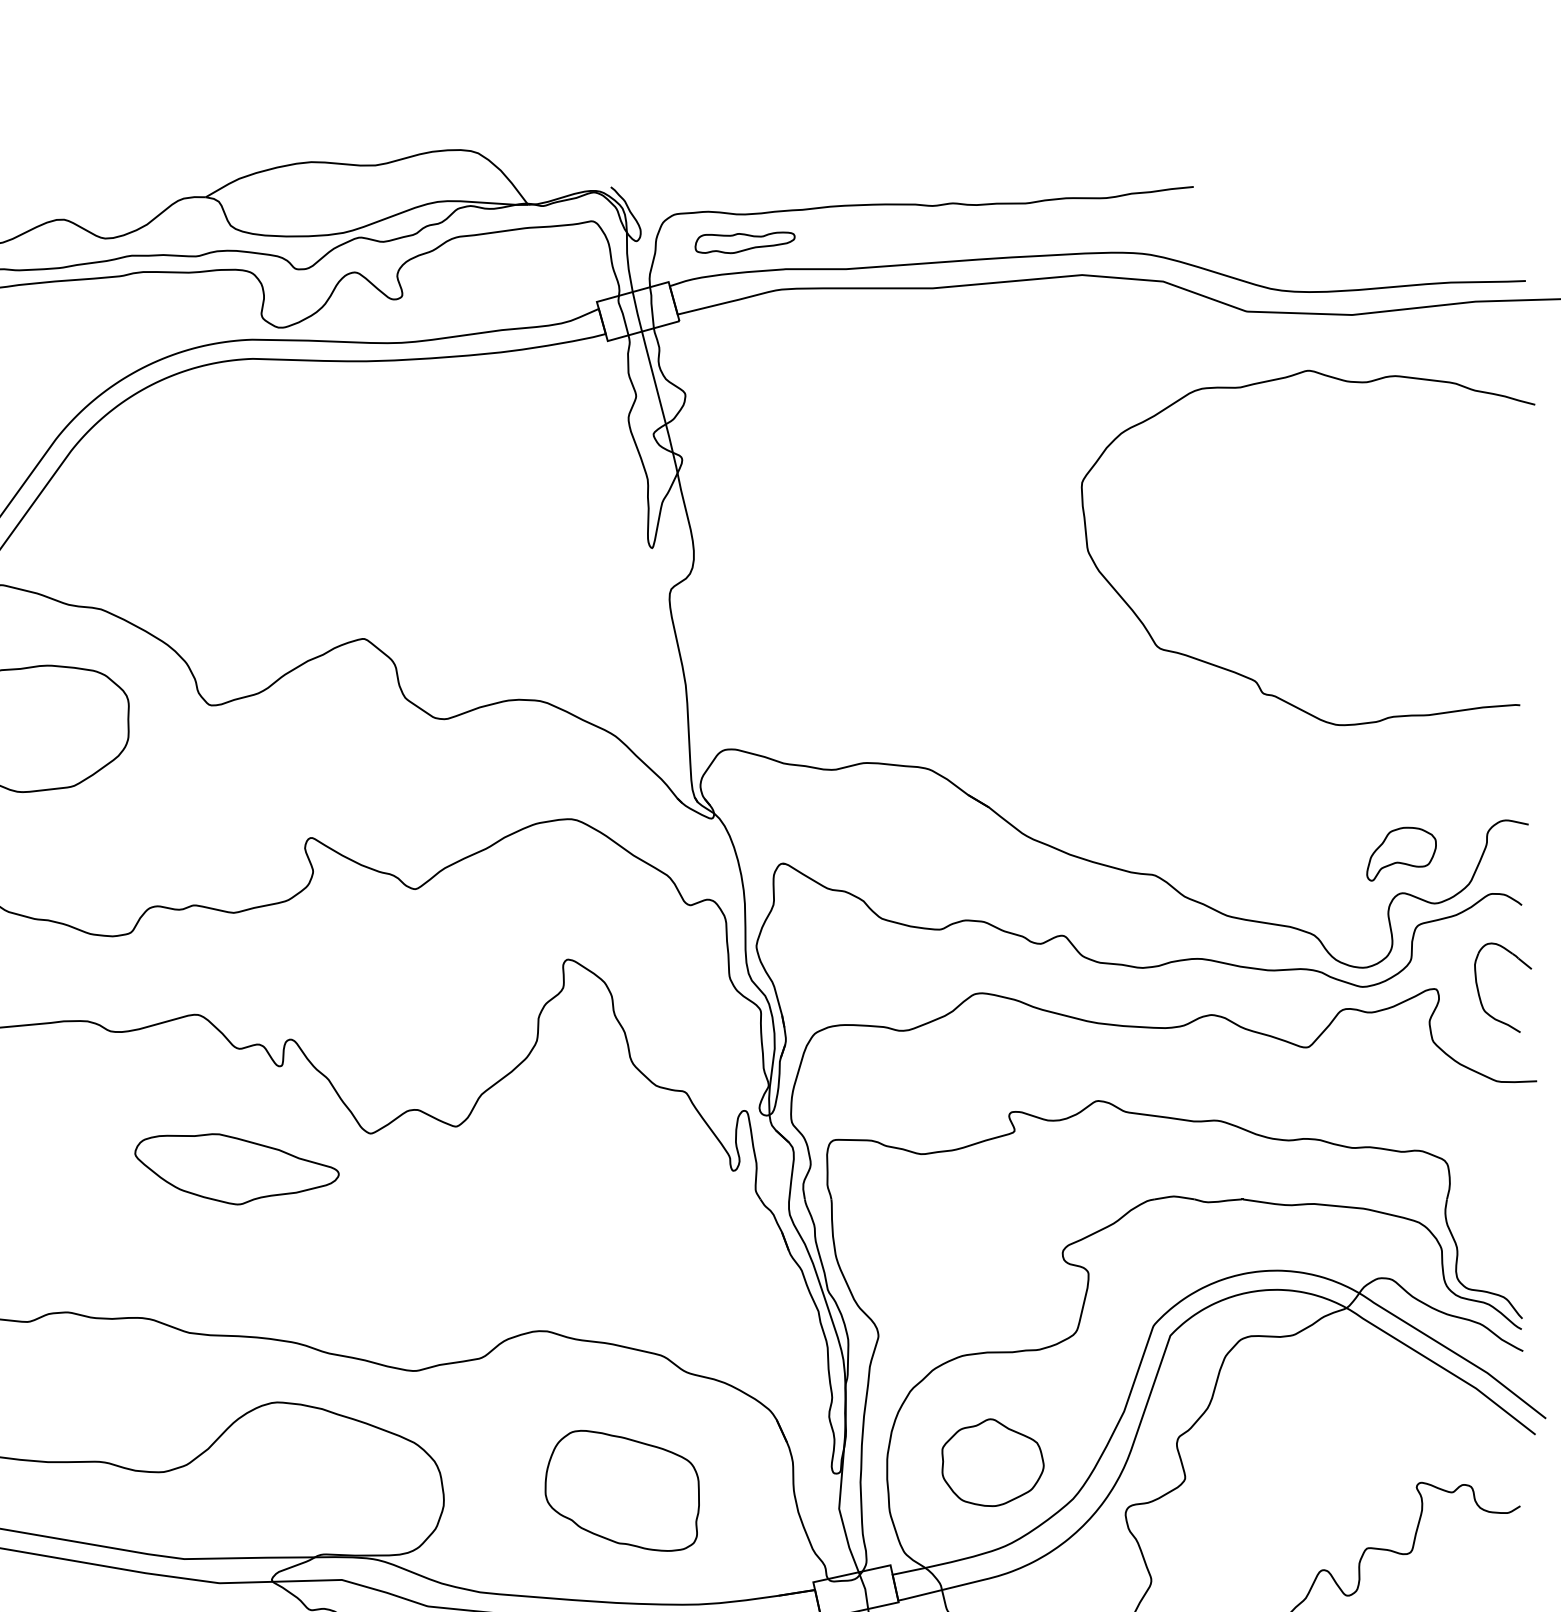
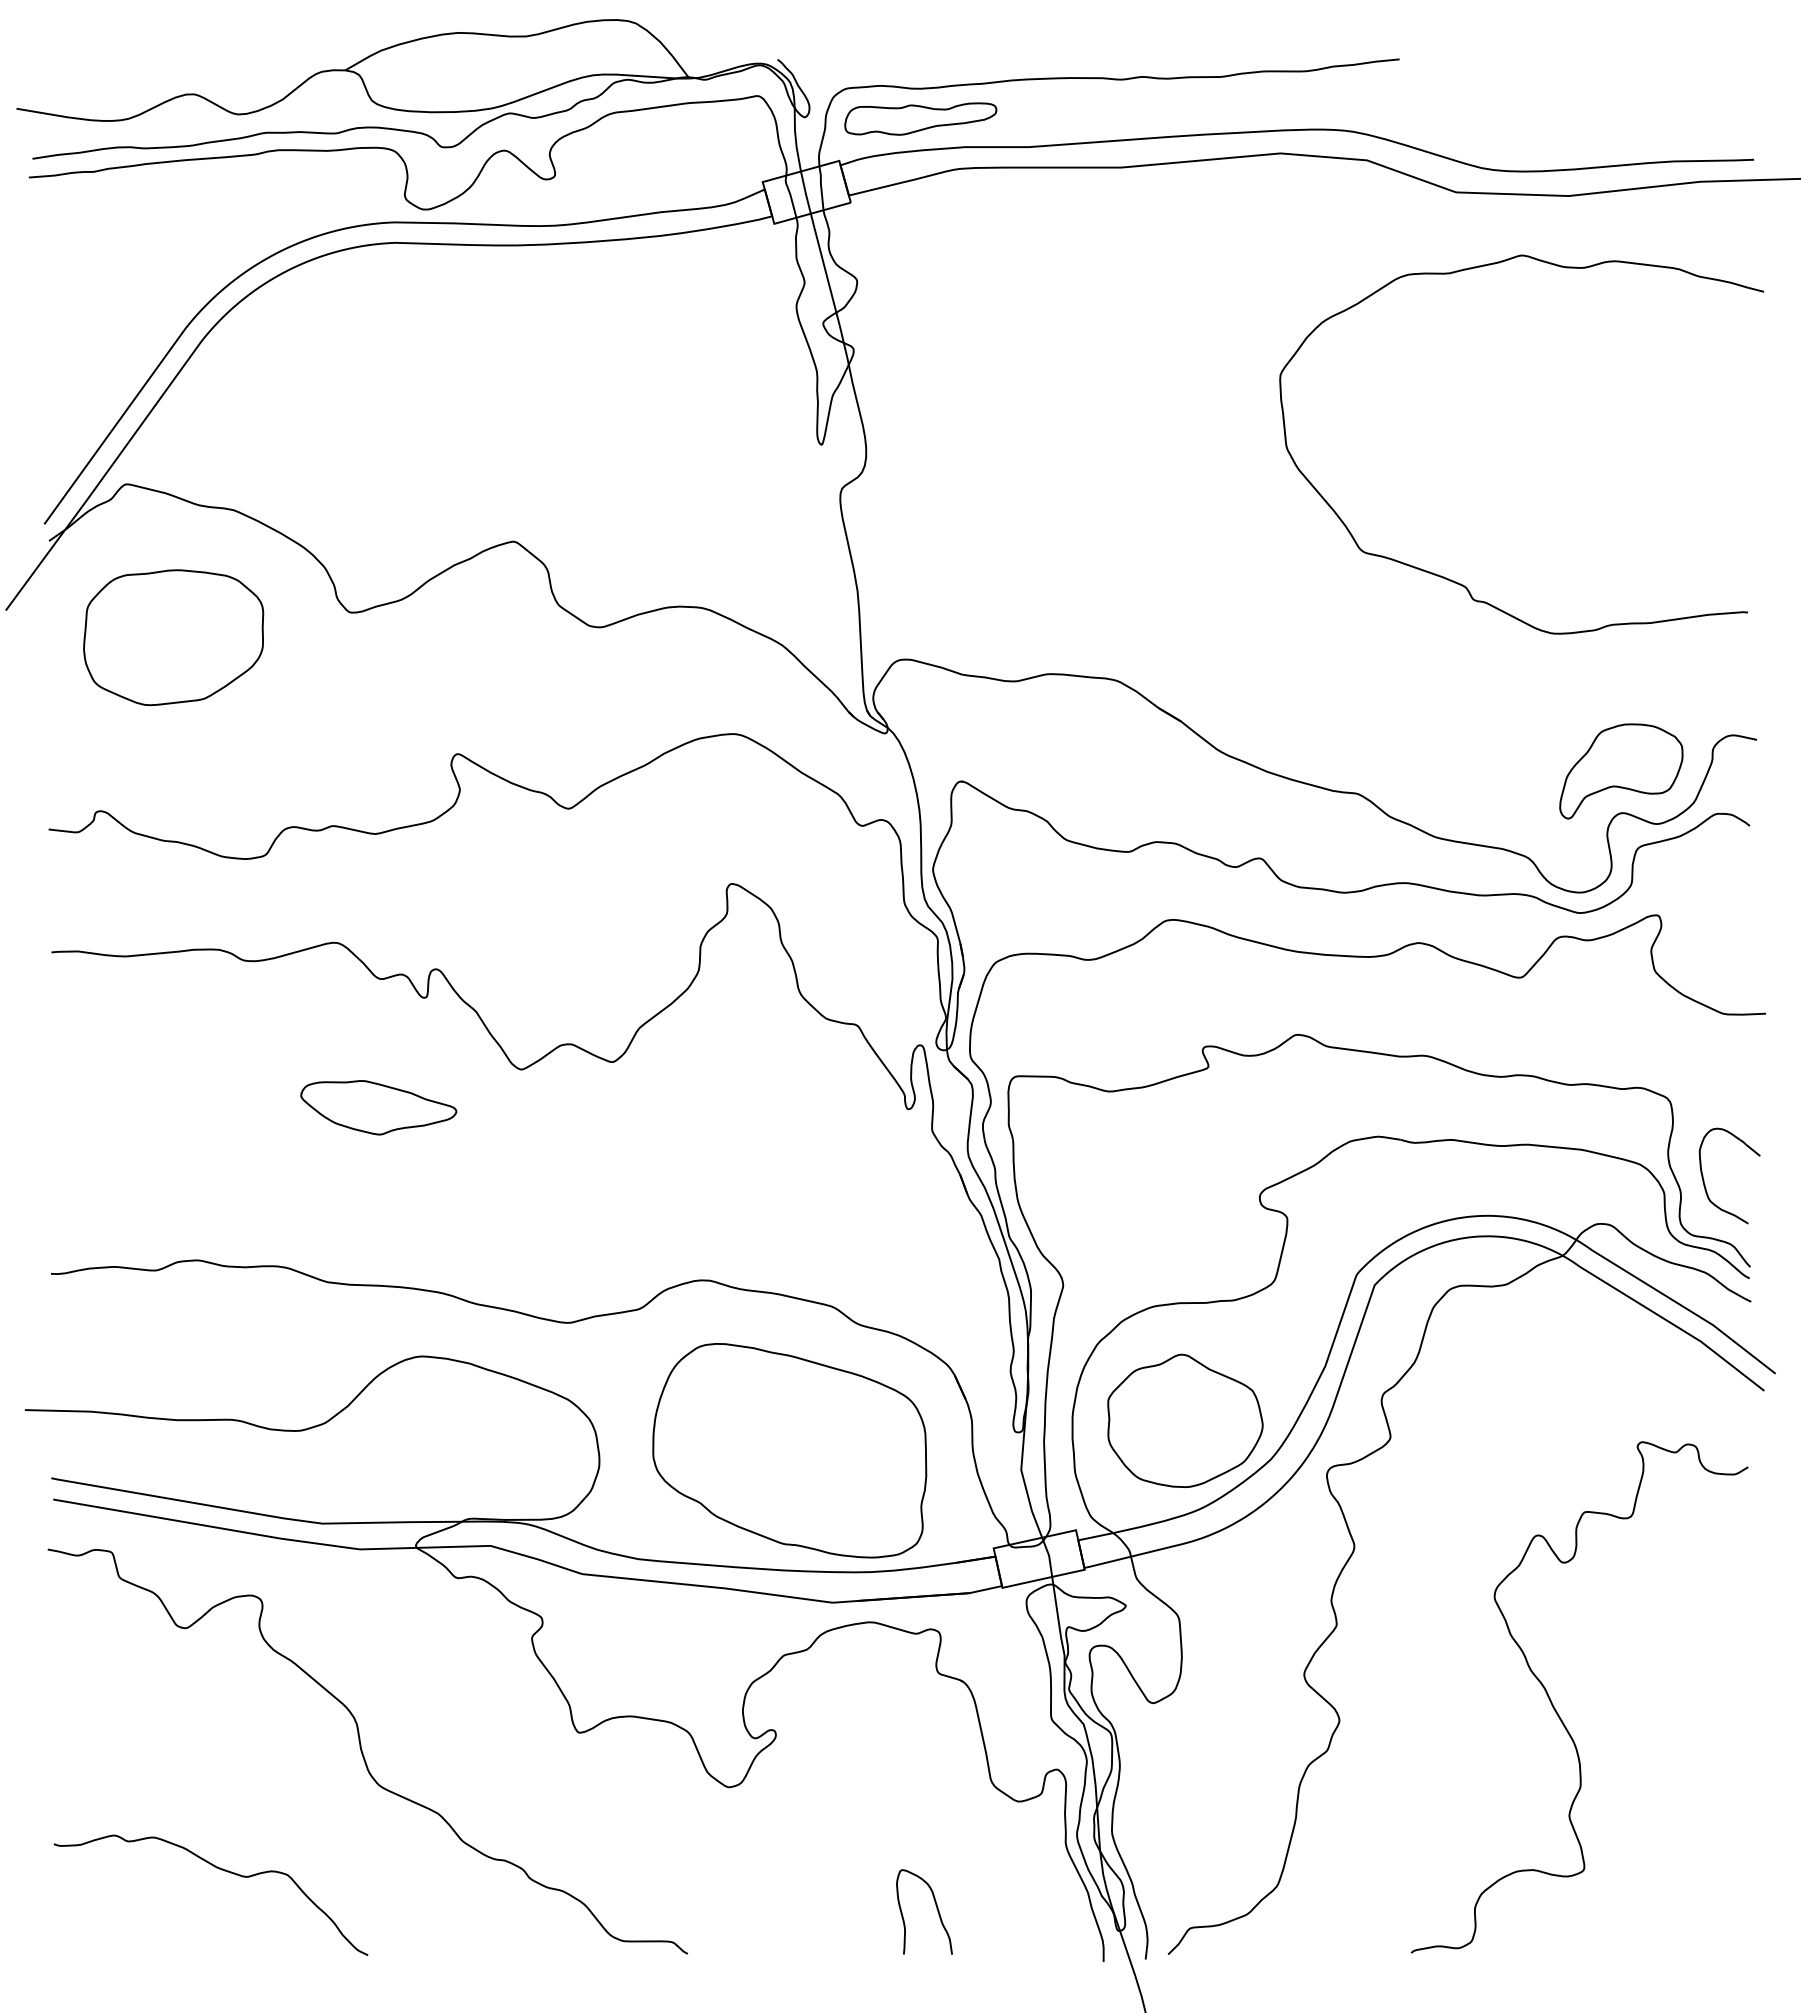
part: (744, 242) -> (920, 118), size x1.43
part: (1401, 854) -> (1621, 771), size x1.67
part: (1479, 992) -> (1704, 1180), moved
part: (236, 1169) -> (378, 1107), size x0.71
part: (993, 1462) -> (1185, 1420), size x1.43
part: (622, 1490) -> (789, 1450), size x1.67

